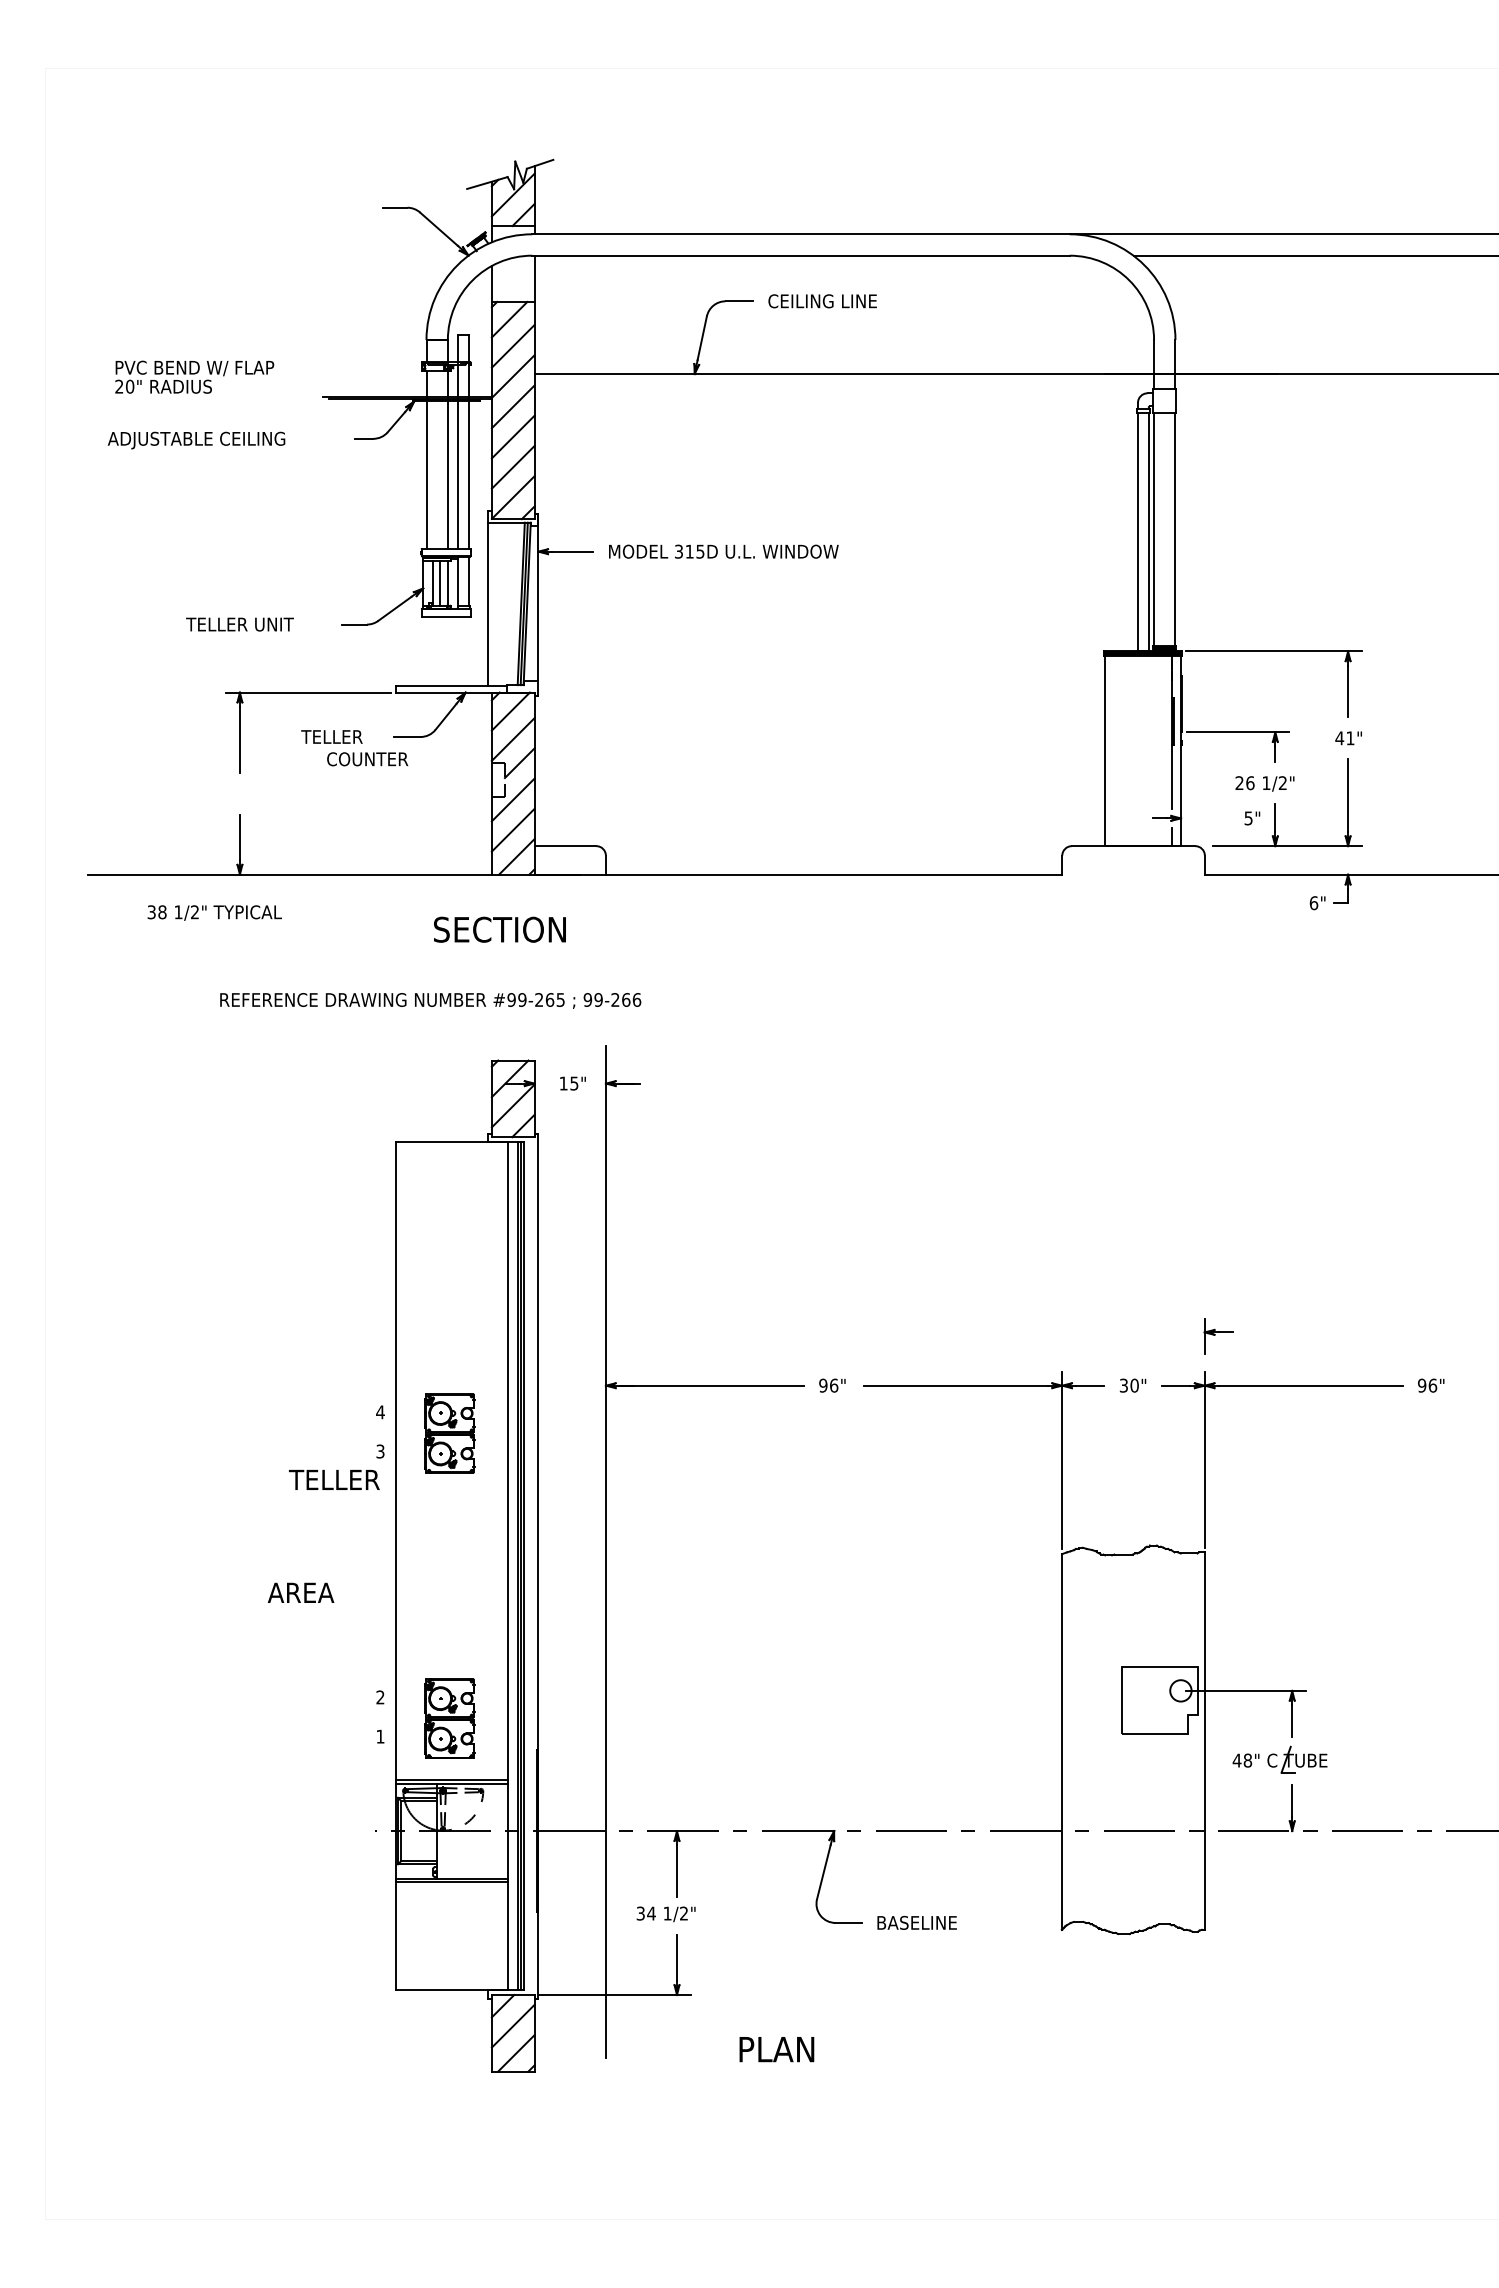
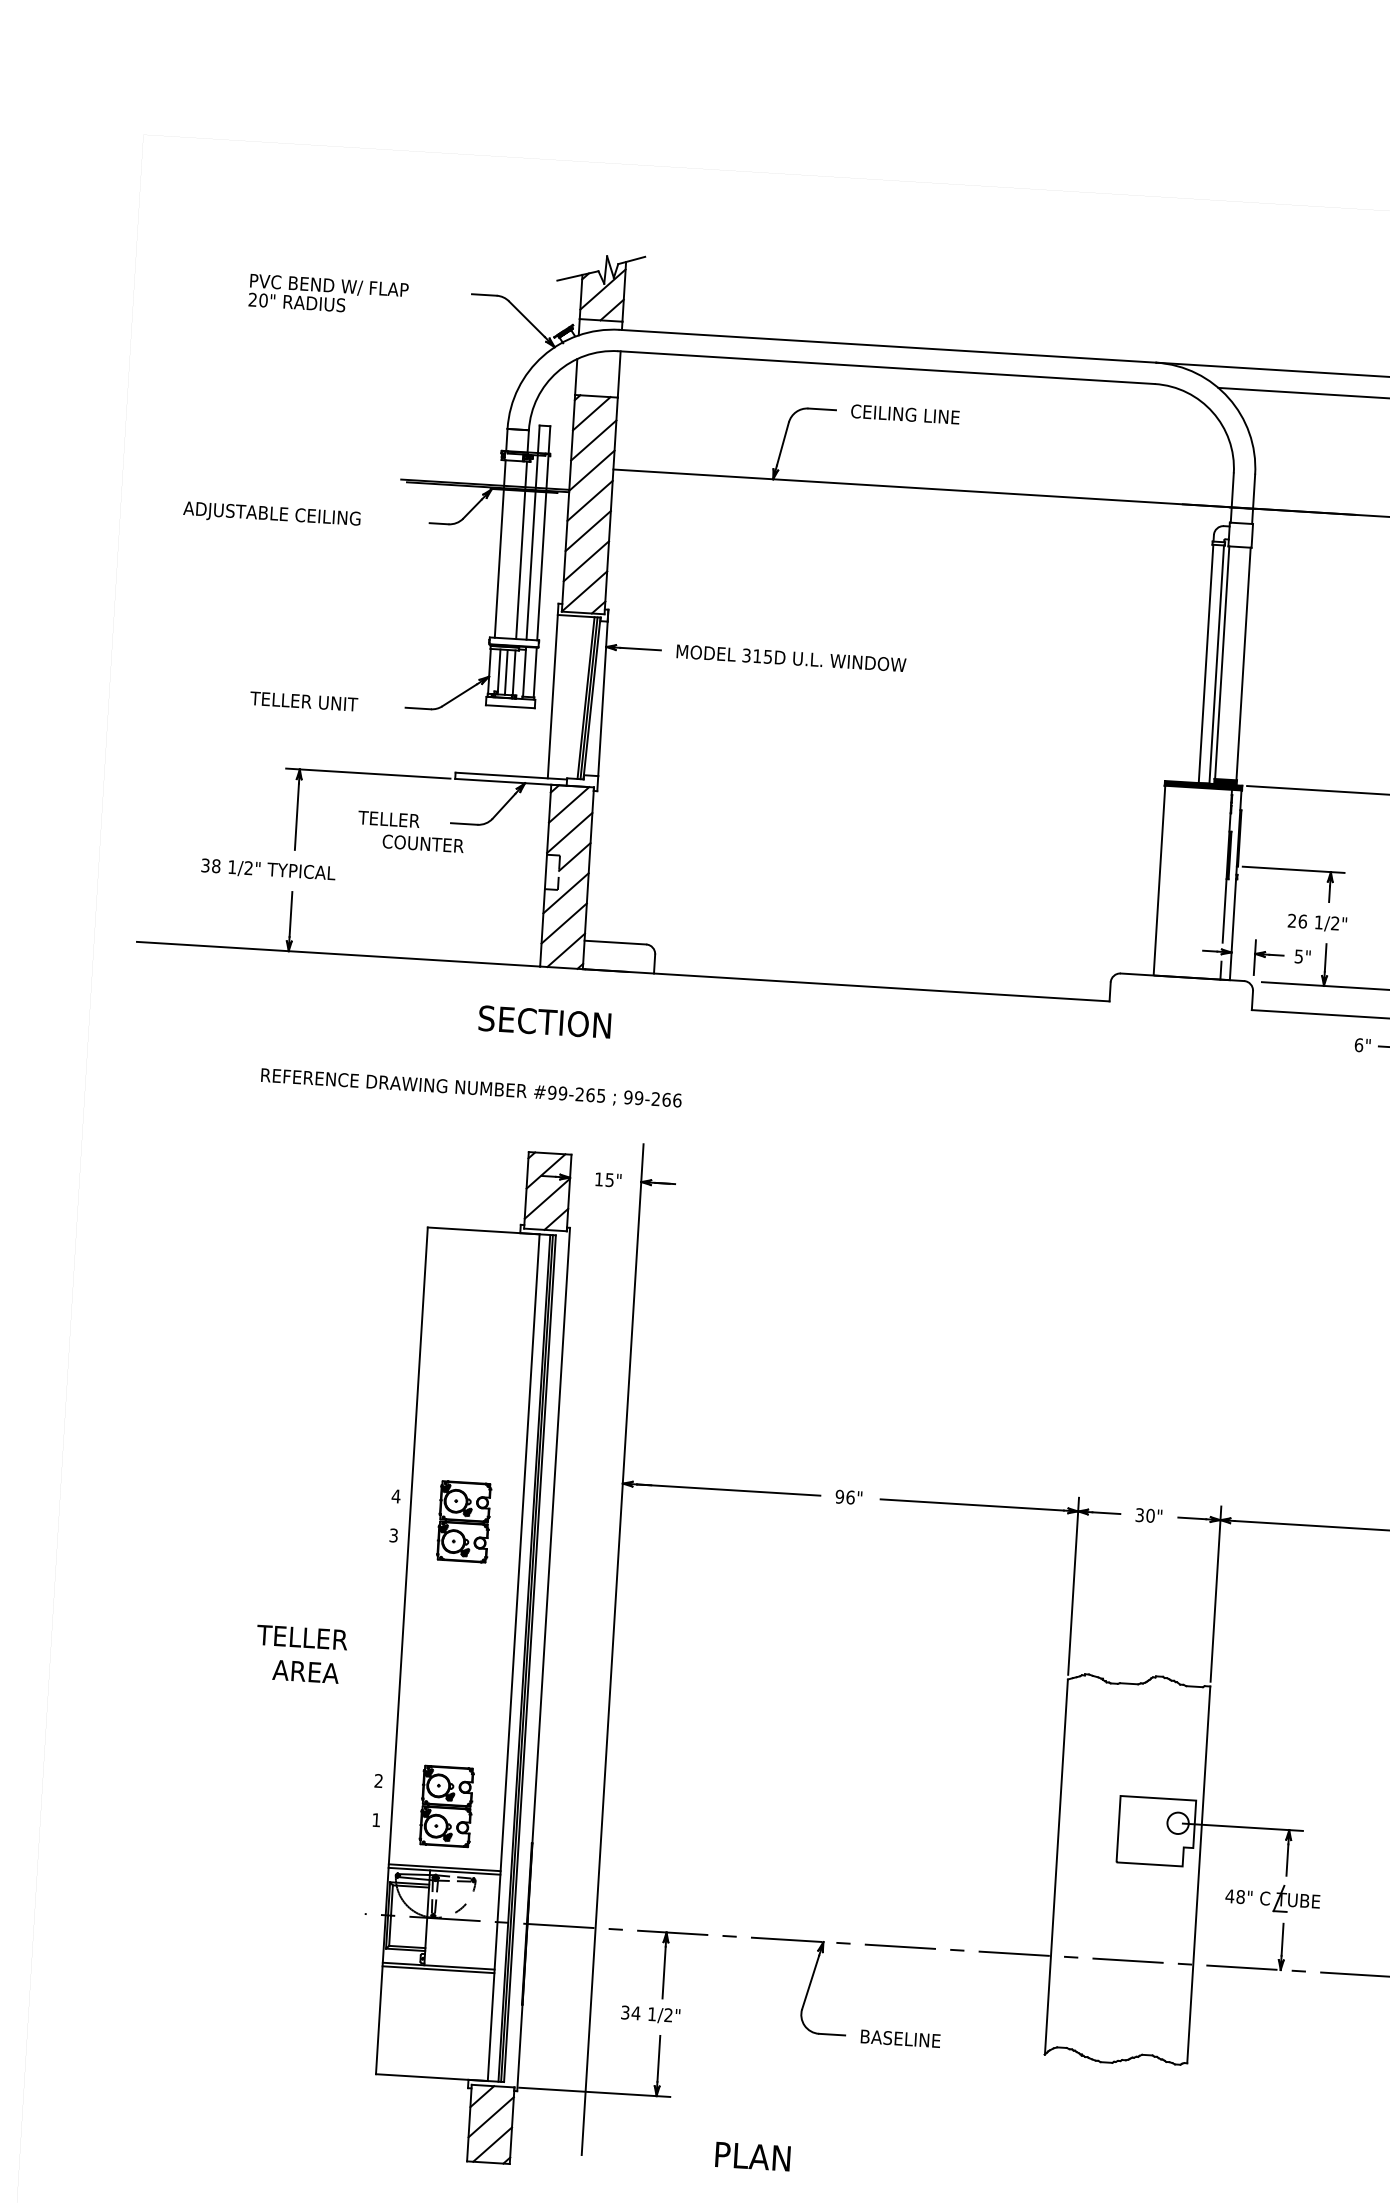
text: (194, 376) -> (328, 294), moved
text: (214, 912) -> (268, 869), moved
part: (1218, 1336) -> (1268, 958), moved
text: (334, 1479) -> (302, 1637), moved

